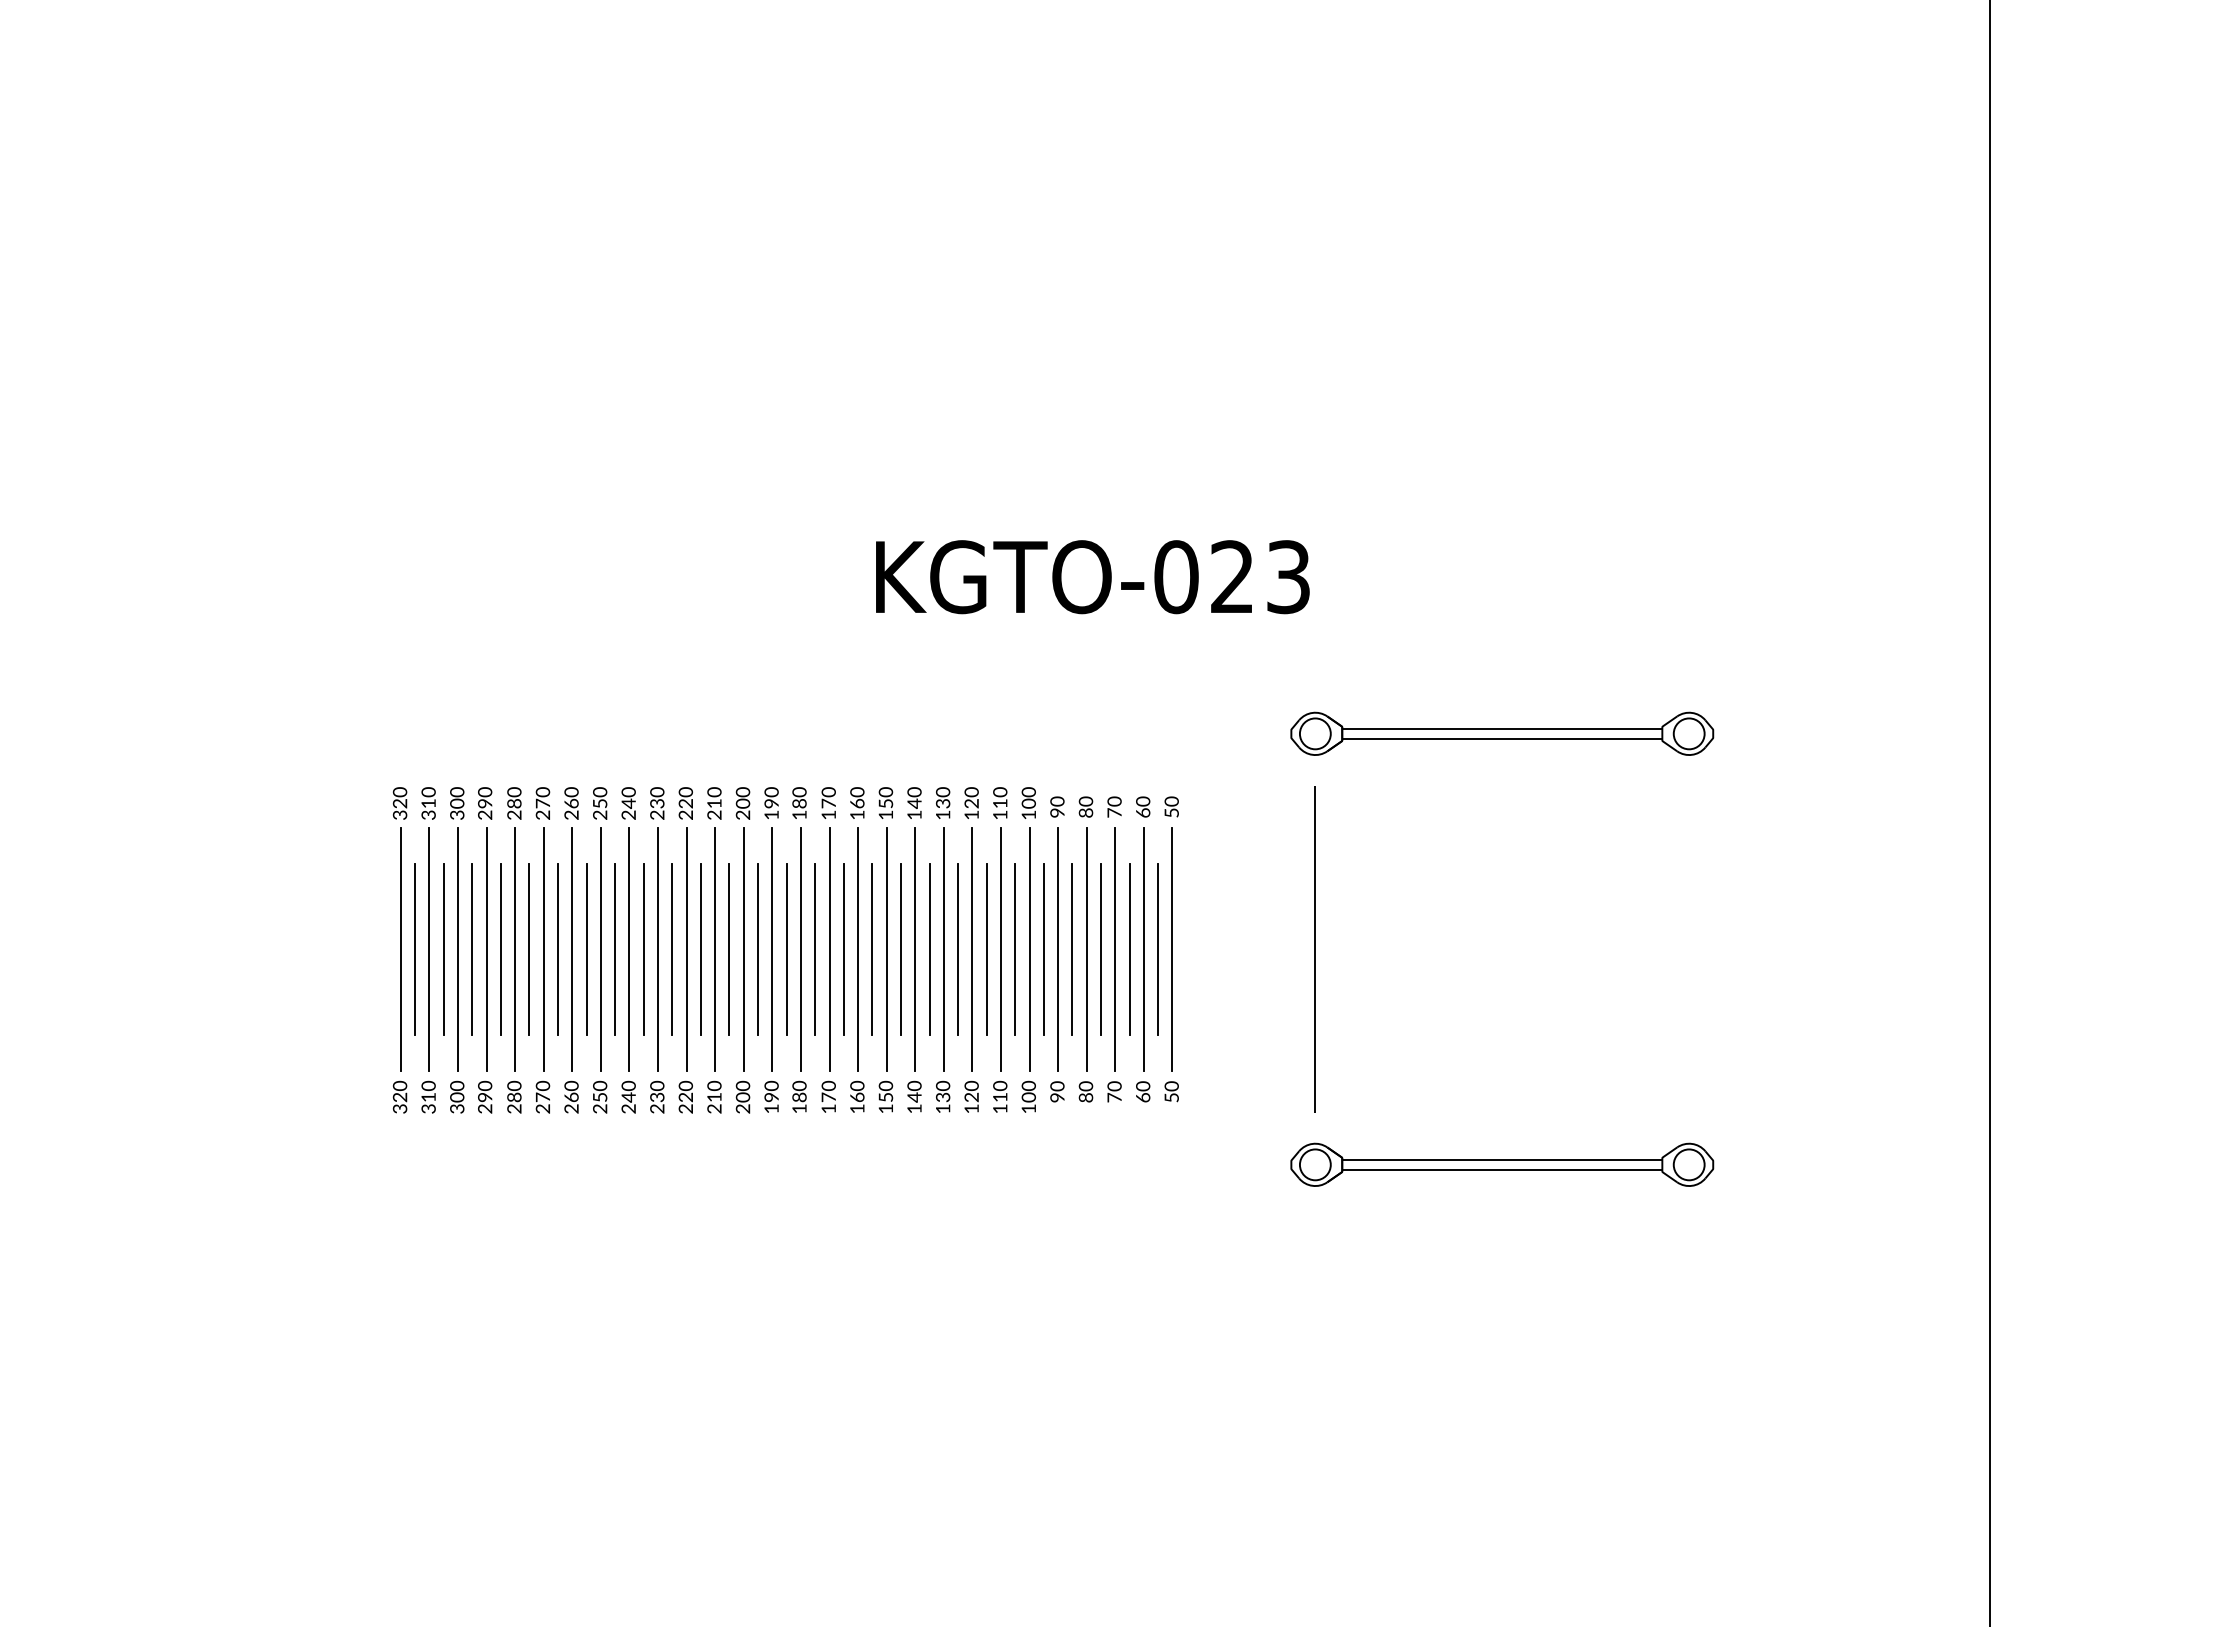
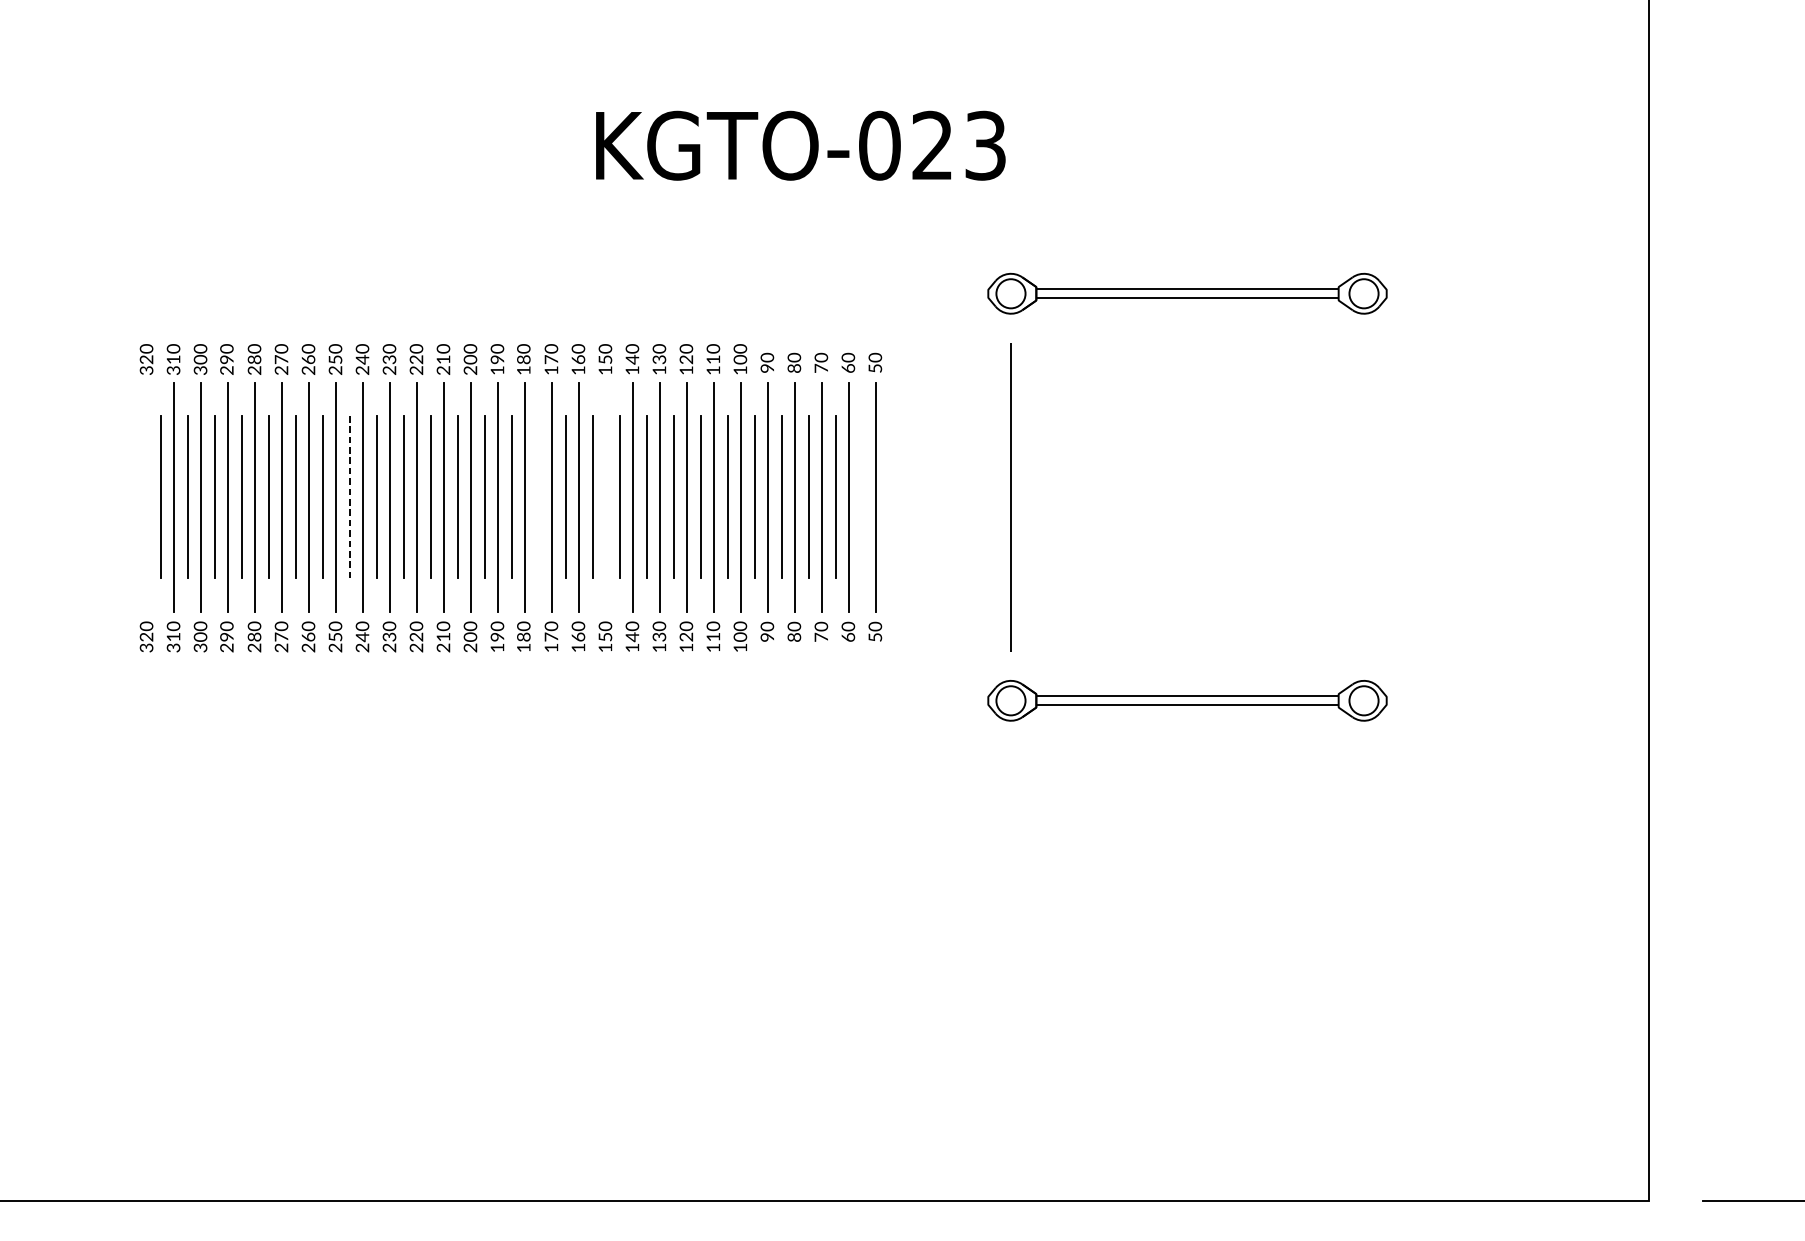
line: (400, 948) -> (146, 496), removed
line: (886, 948) -> (605, 496), removed
line: (615, 949) -> (350, 497), solid -> dashed
line: (815, 949) -> (538, 497), removed
line: (1158, 949) -> (862, 497), removed

